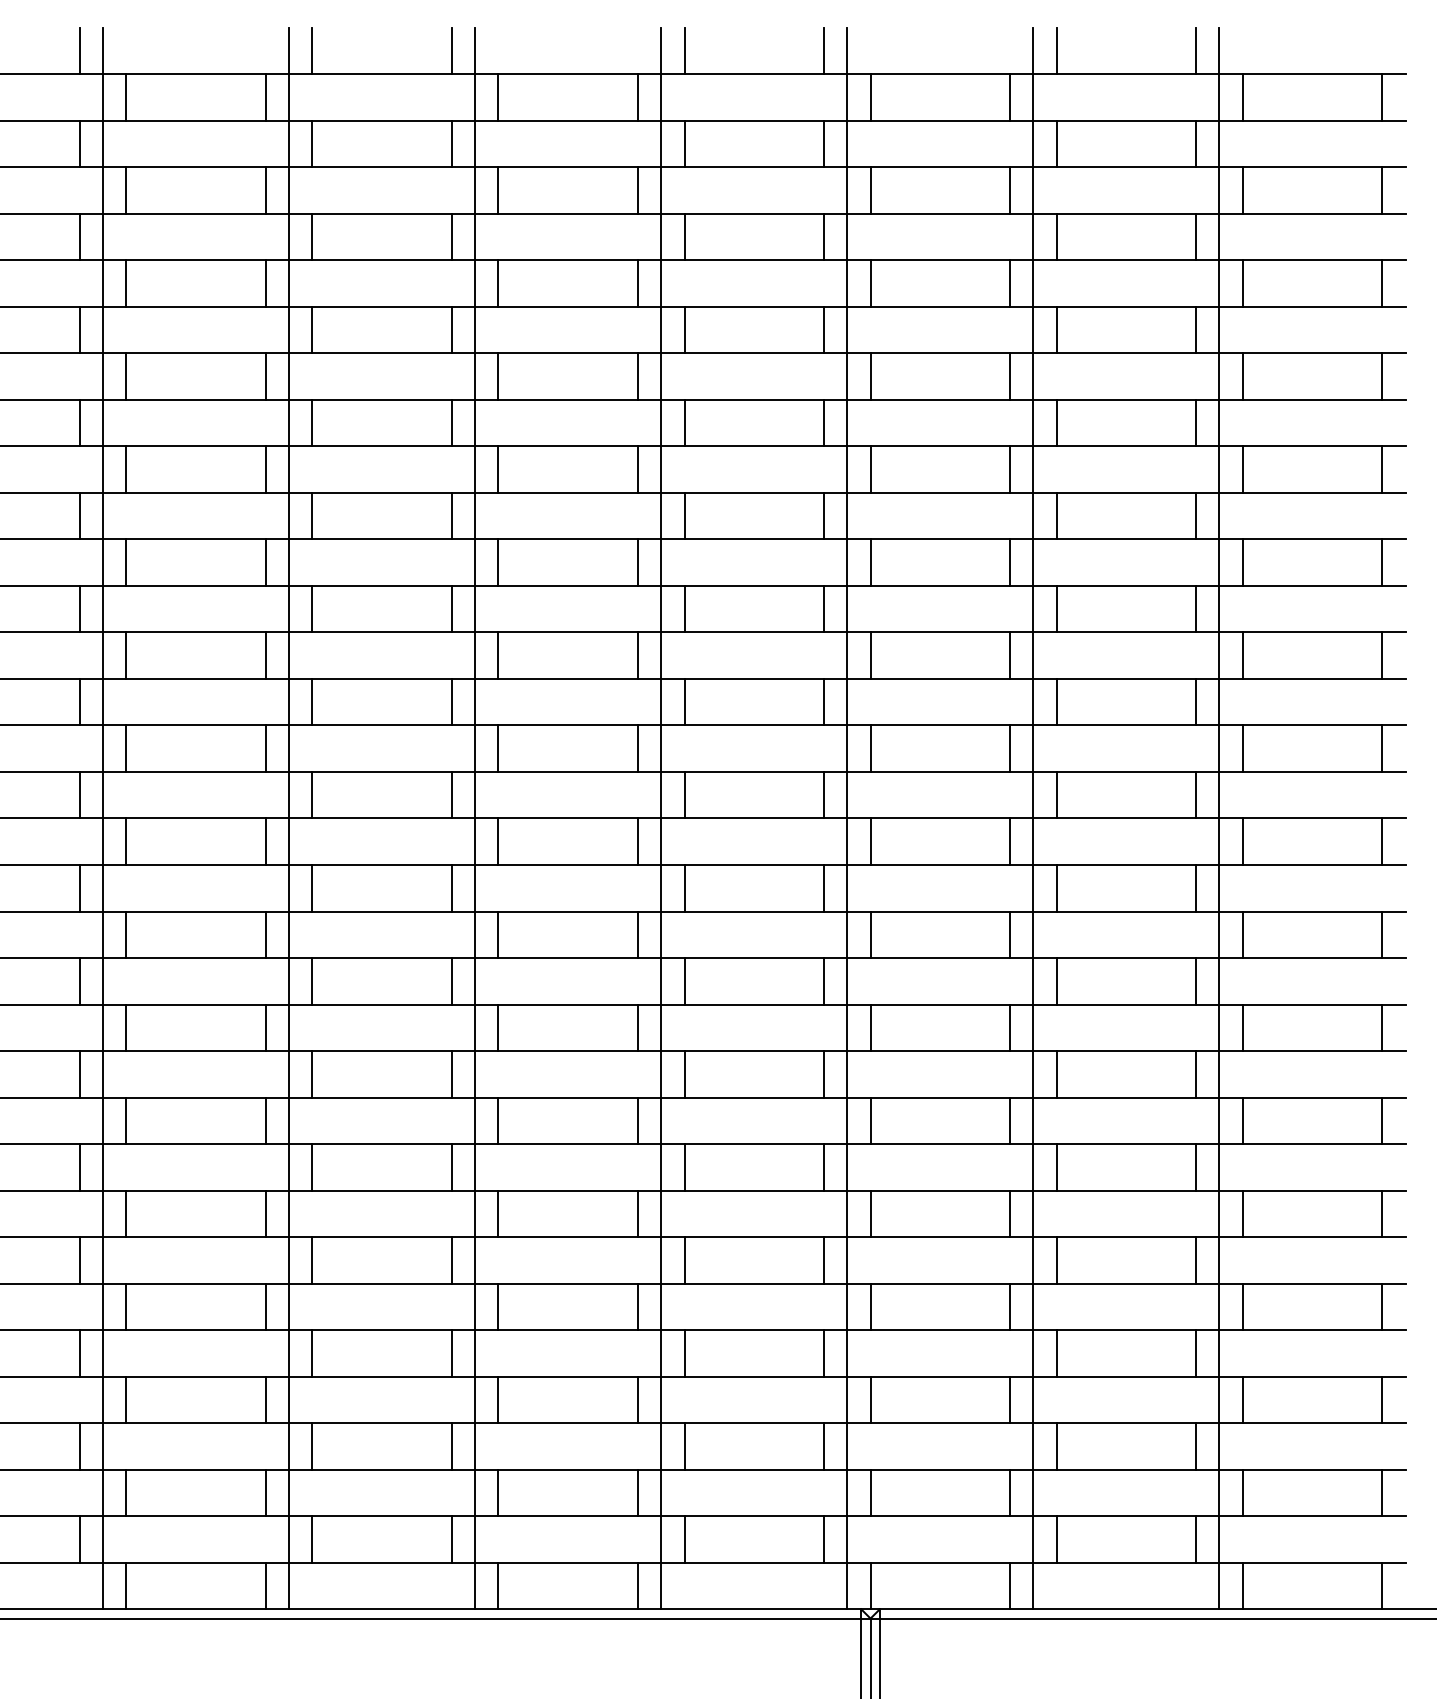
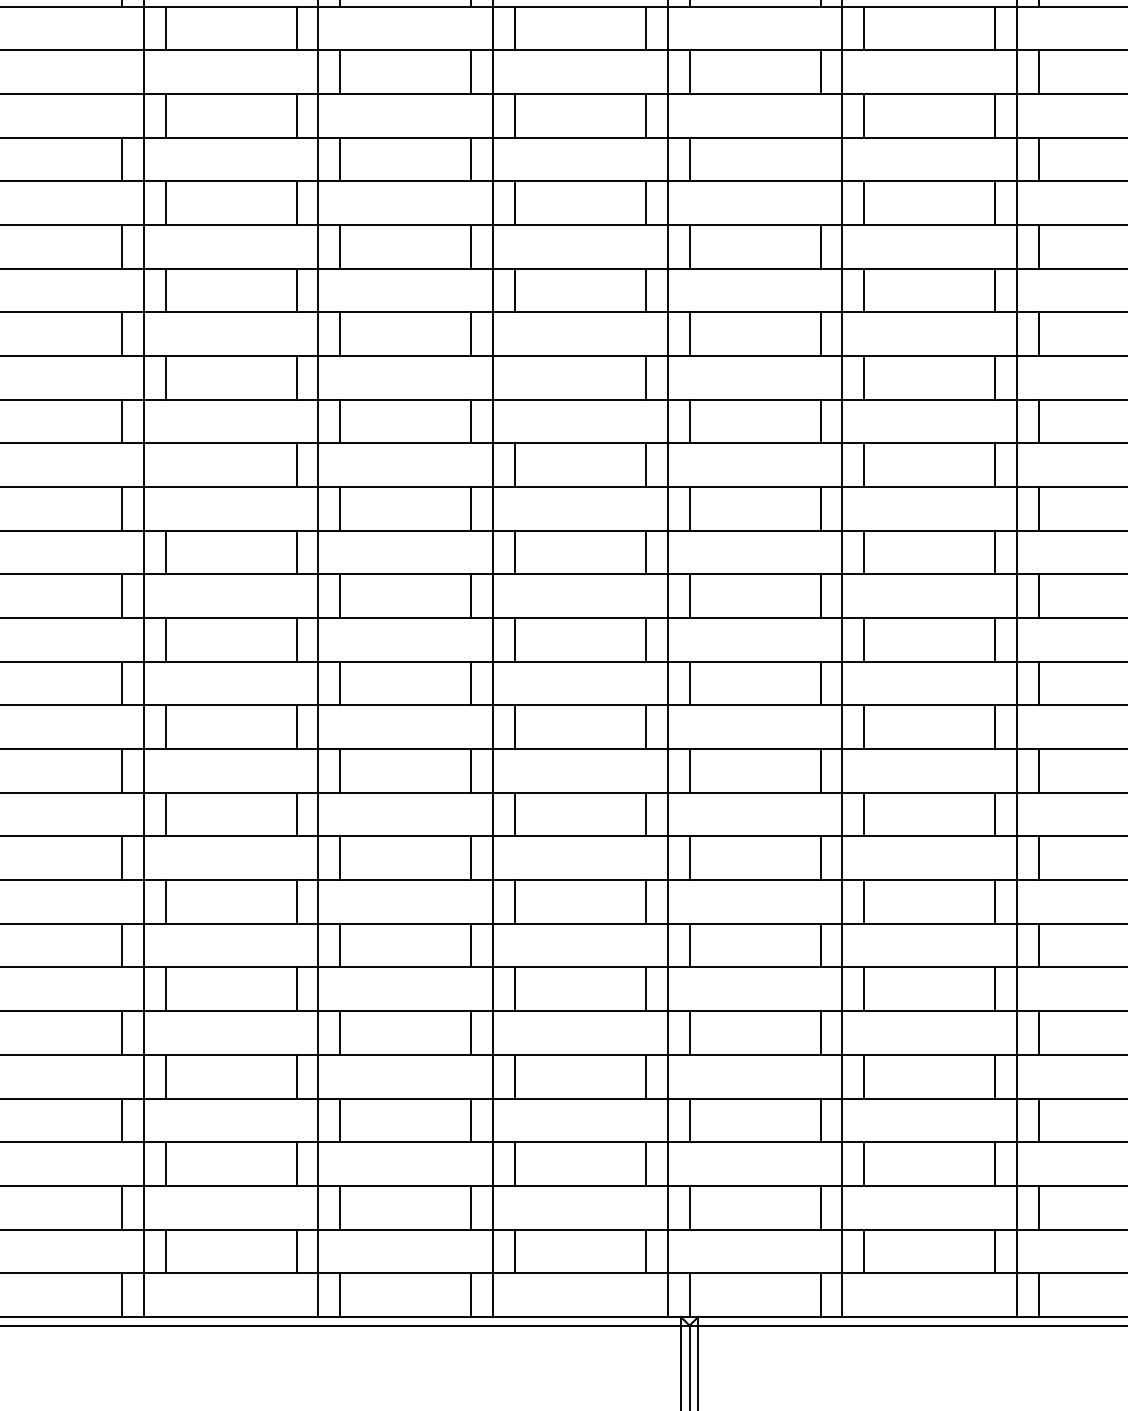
line: (265, 283) -> (121, 72), removed
line: (1010, 376) -> (820, 159), removed
line: (684, 608) -> (514, 377), removed
line: (312, 701) -> (165, 464), removed

